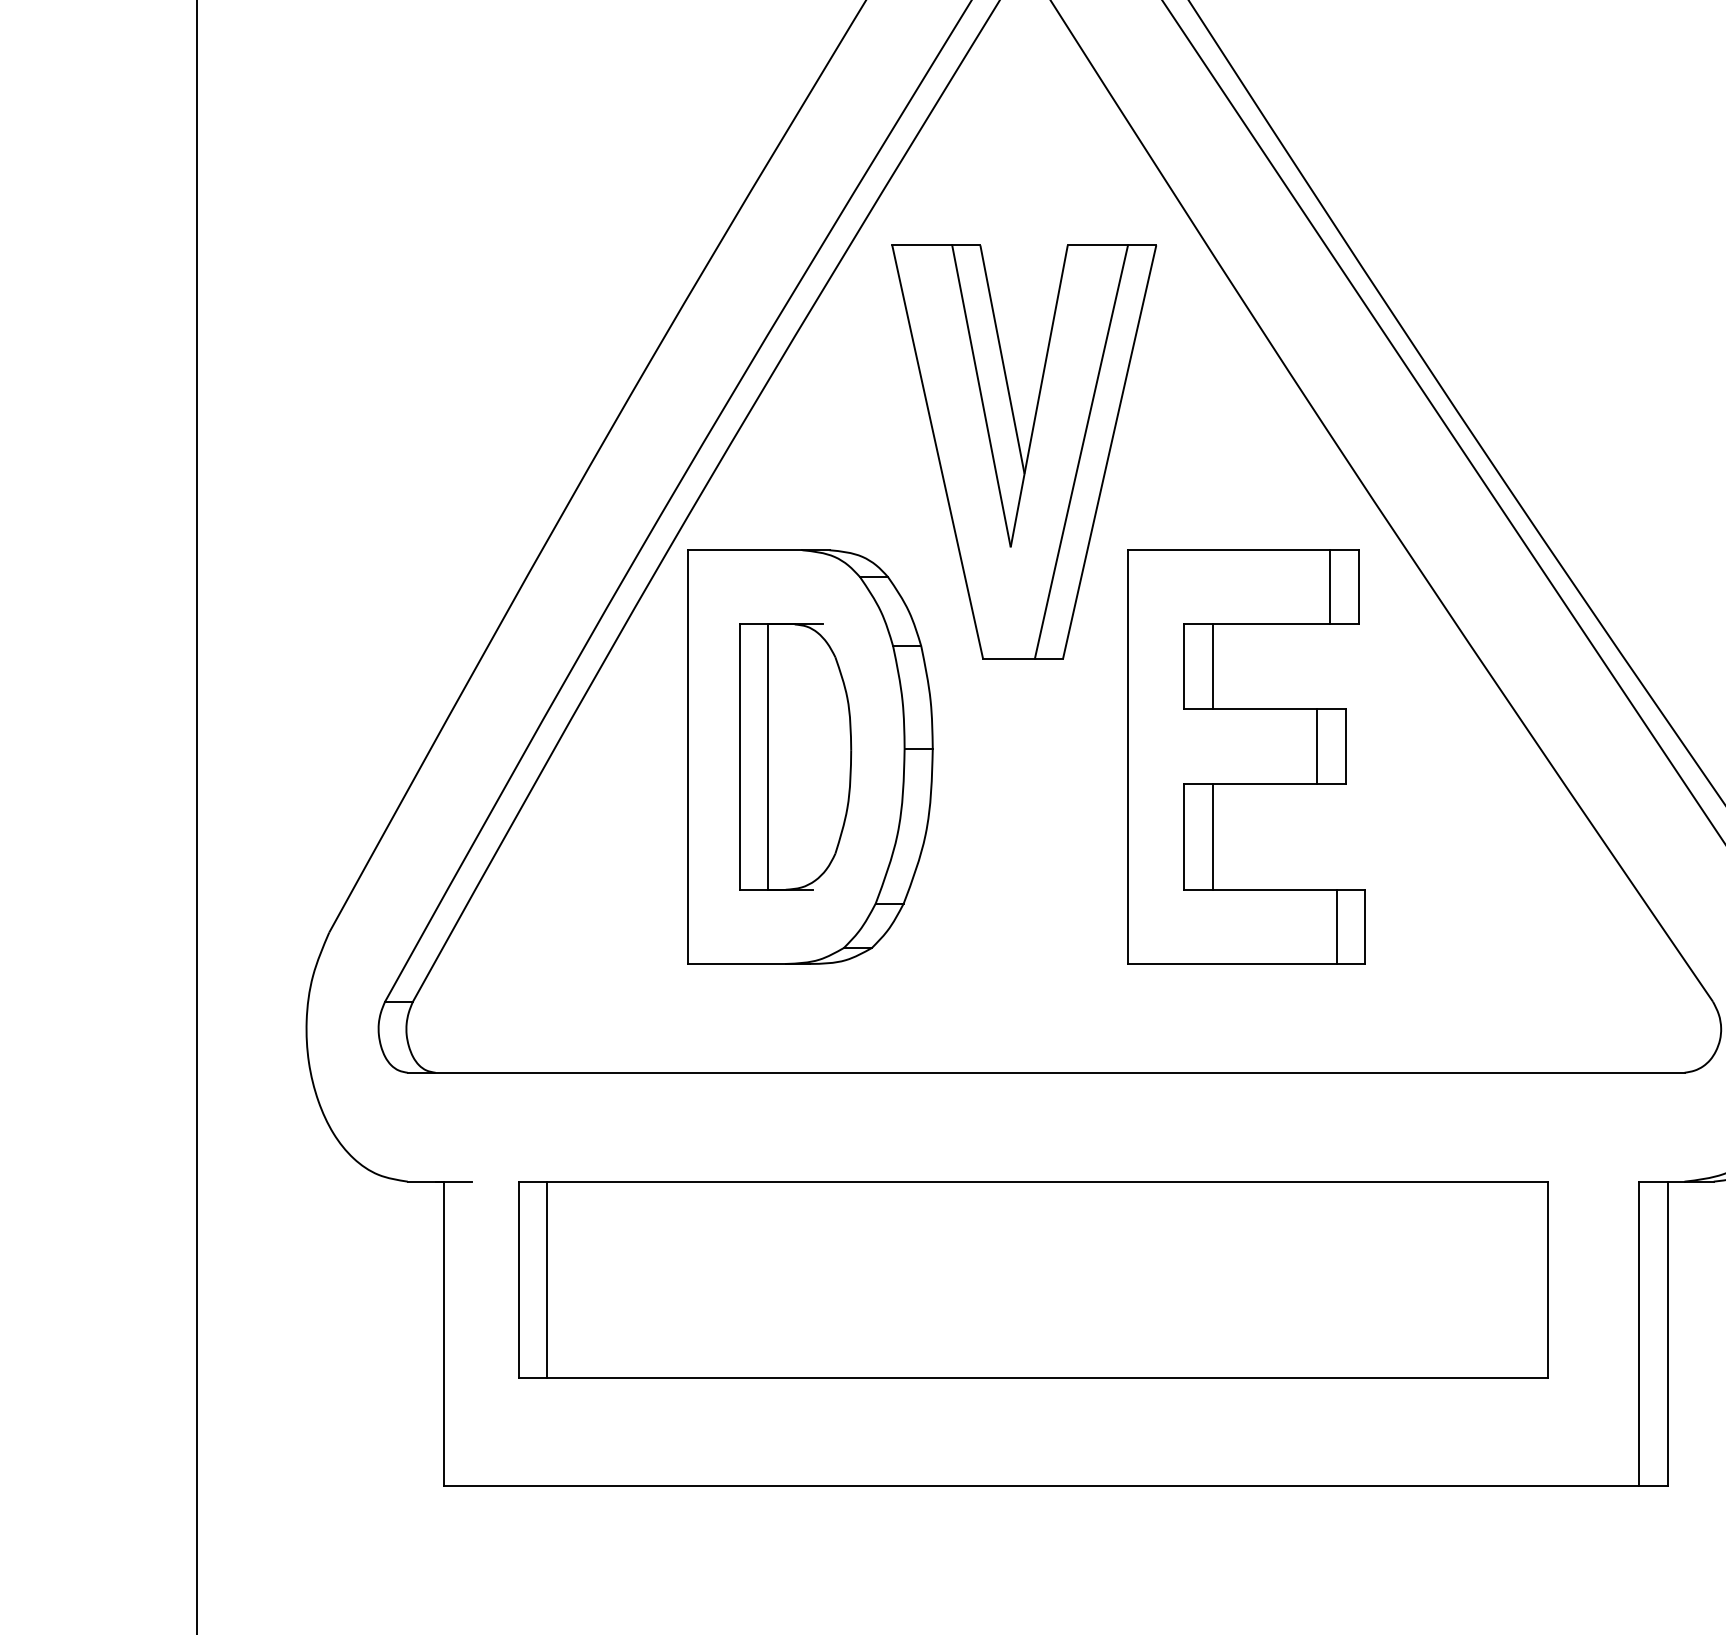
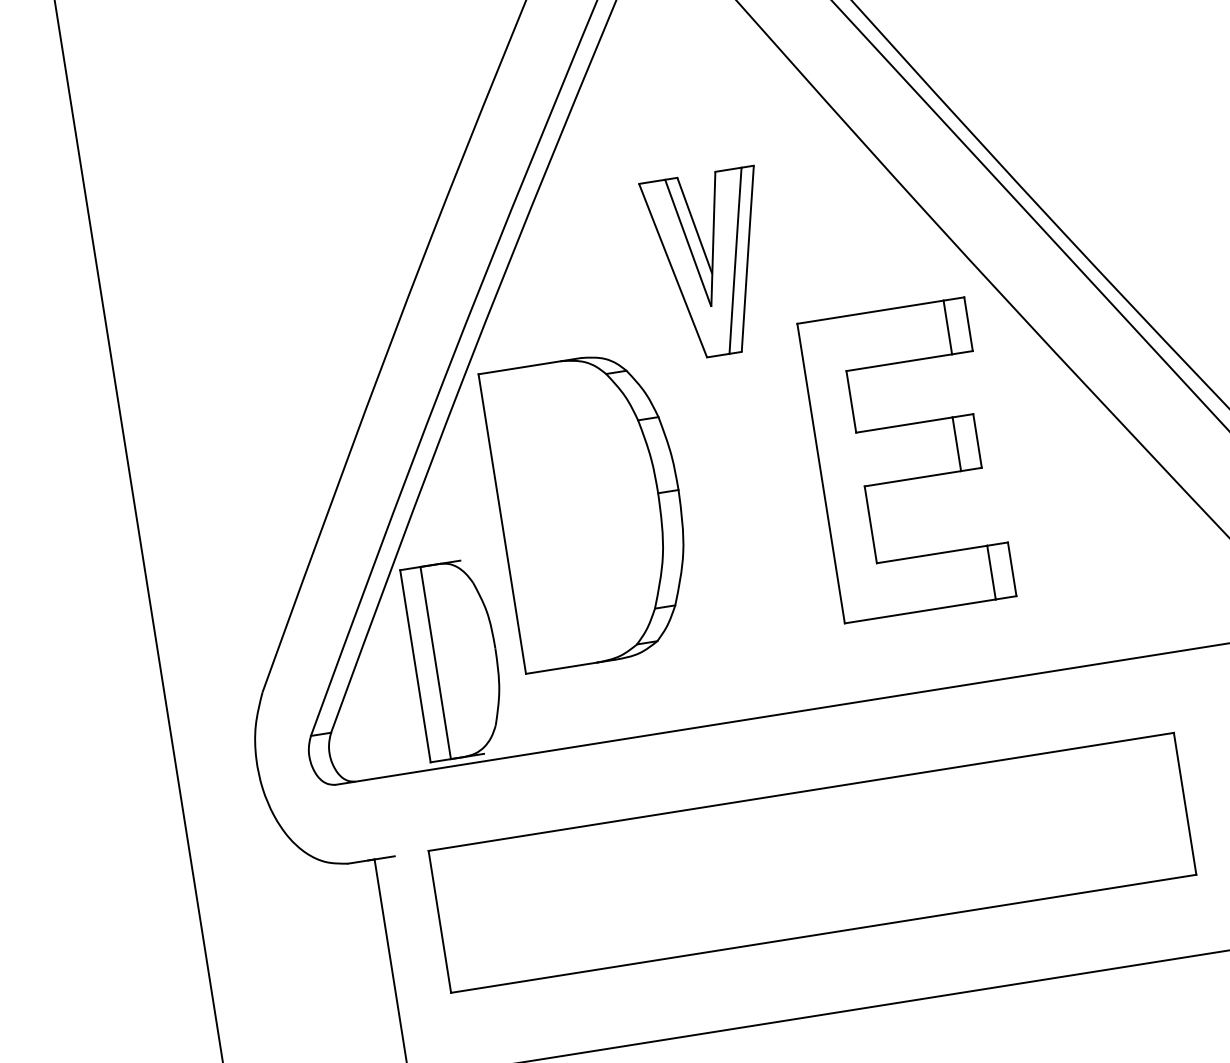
part: (1023, 451) -> (710, 264), size x0.6
line: (1212, 666) -> (871, 398), removed
part: (795, 756) -> (455, 659), moved
line: (1212, 836) -> (891, 521), removed
line: (546, 1279) -> (459, 918), removed

